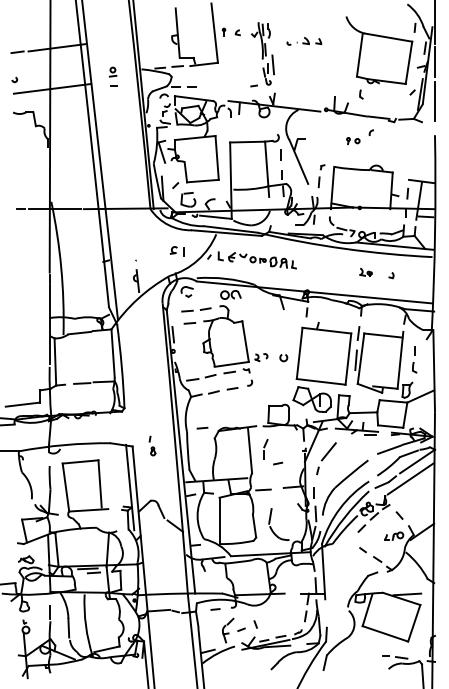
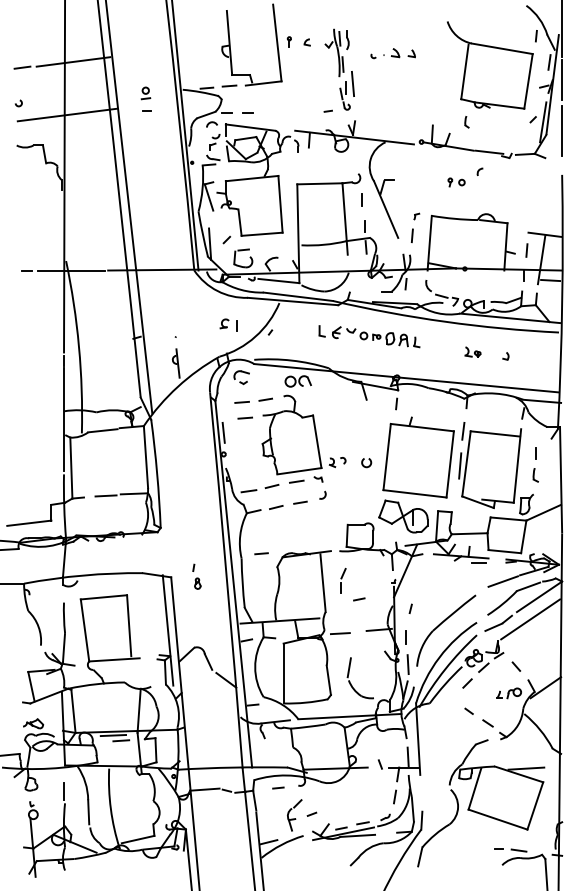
part: (257, 260) -> (369, 336), moved
line: (328, 452) -> (424, 584), removed
line: (255, 624) -> (380, 764), moved

